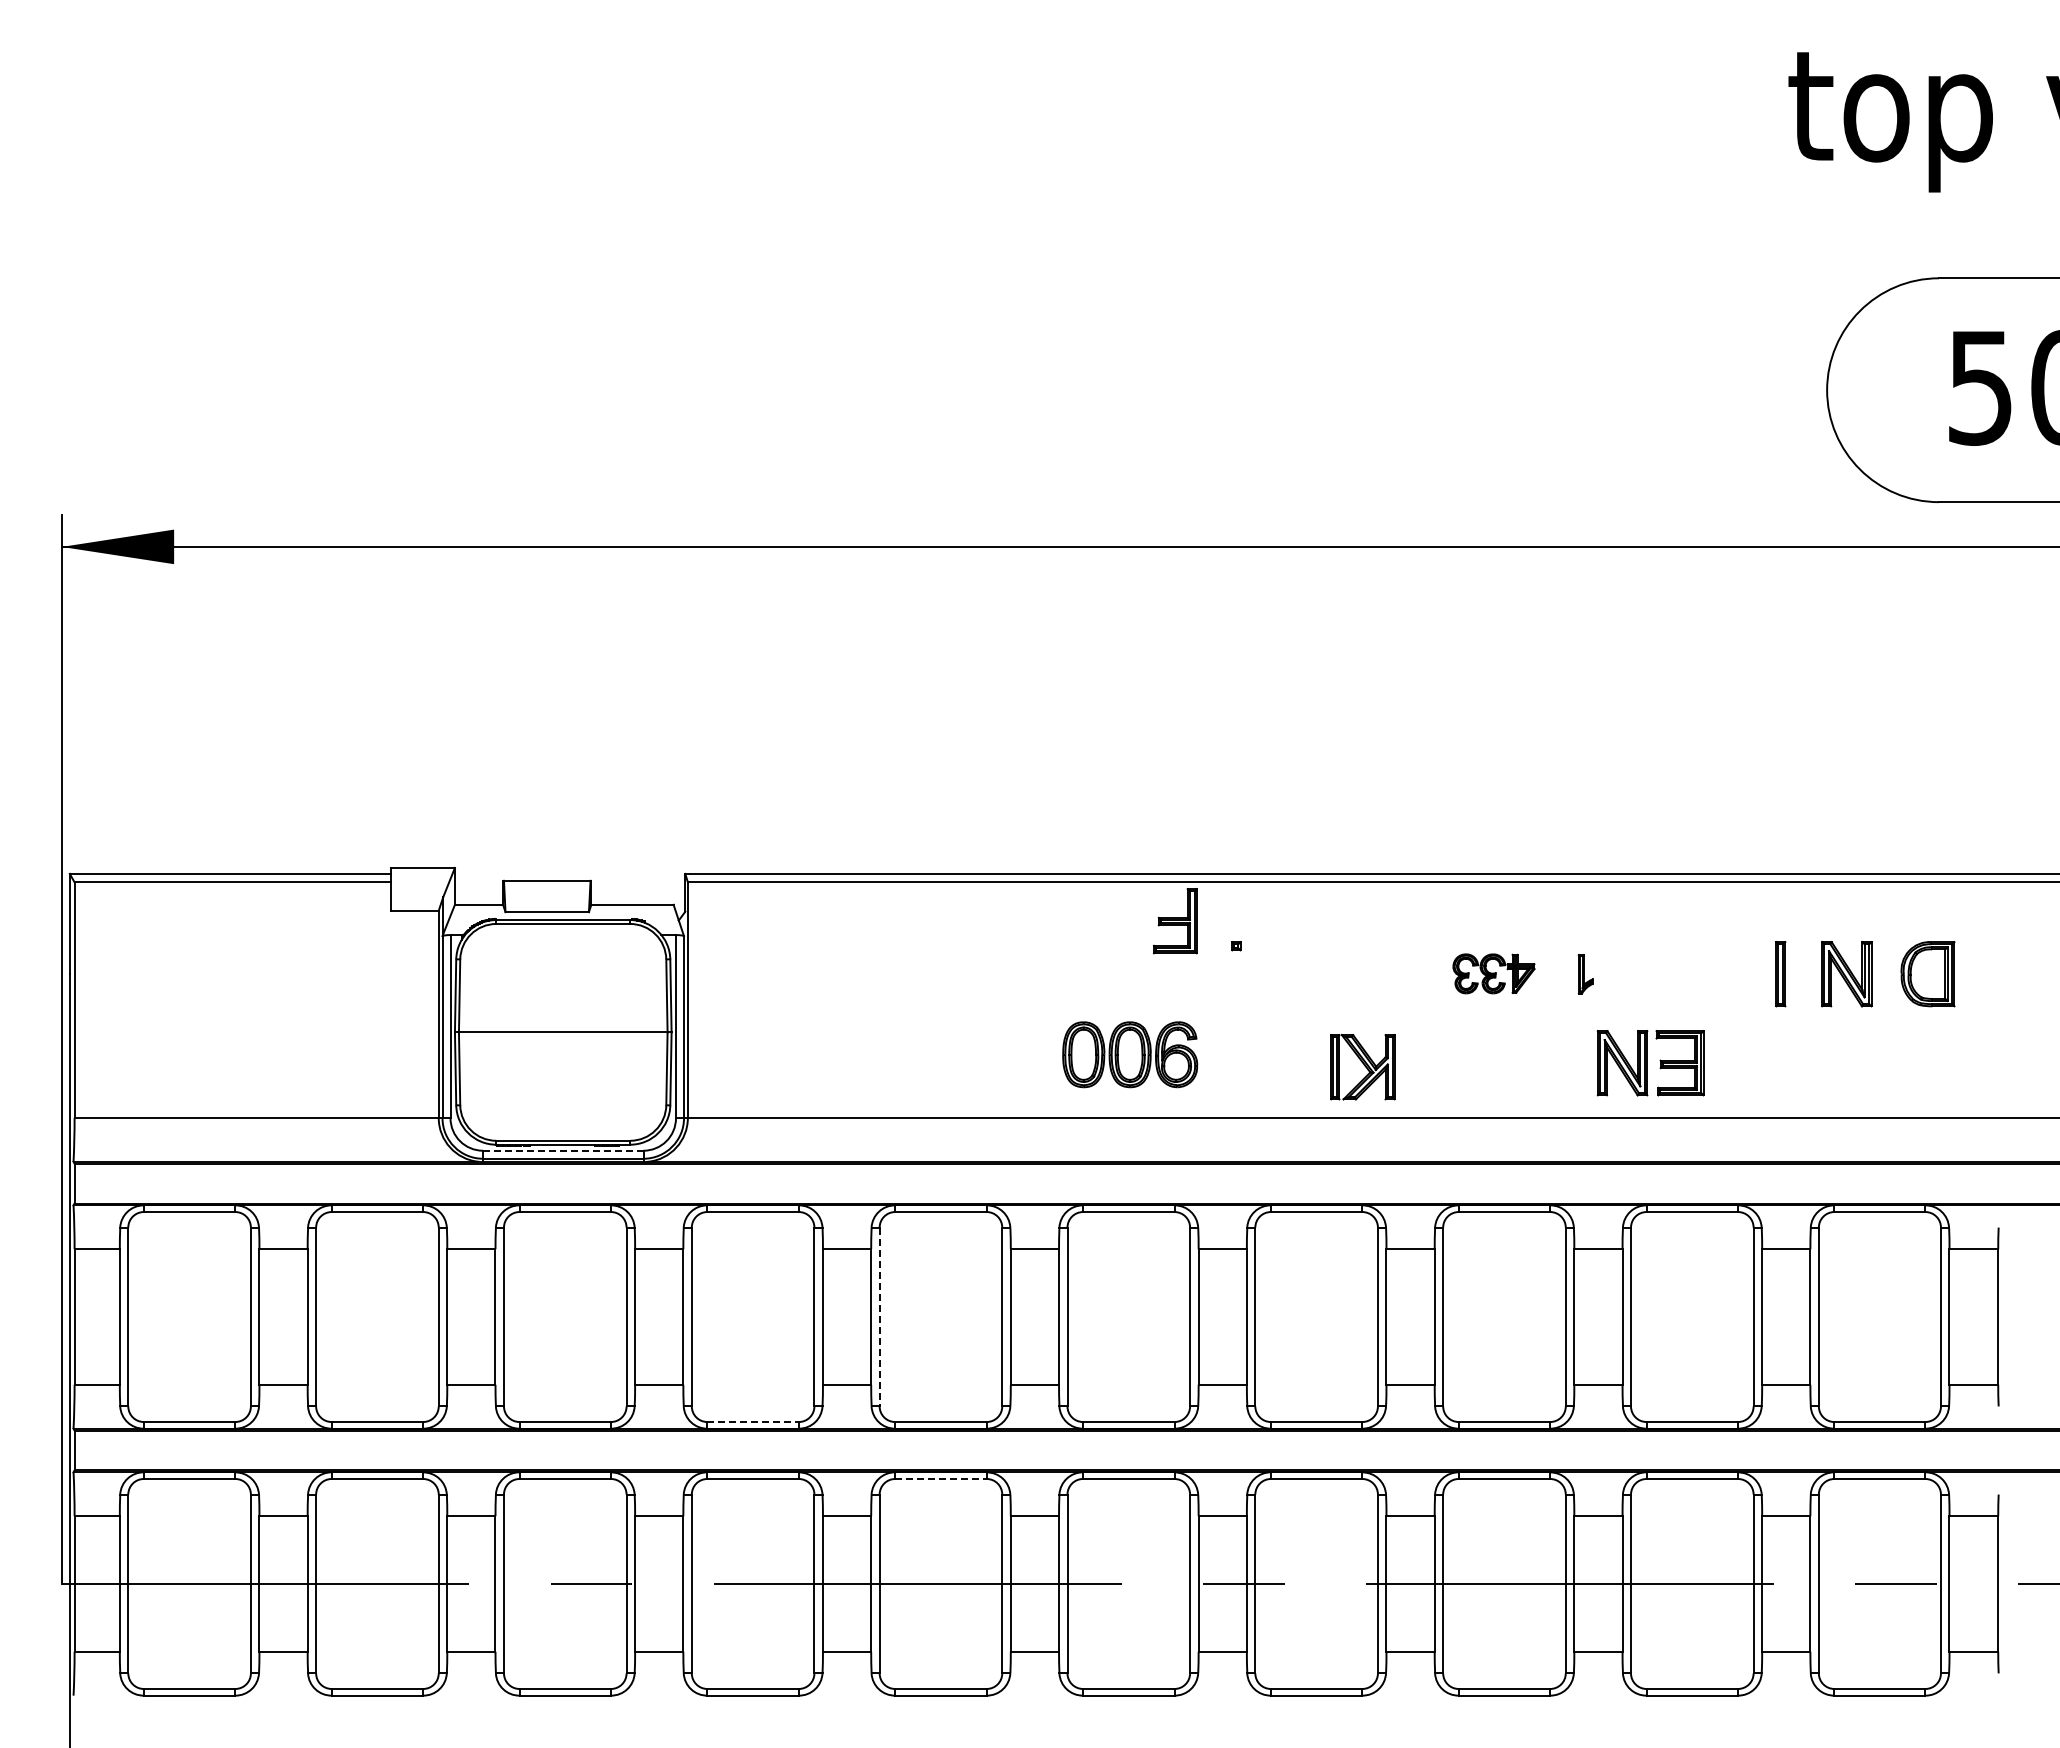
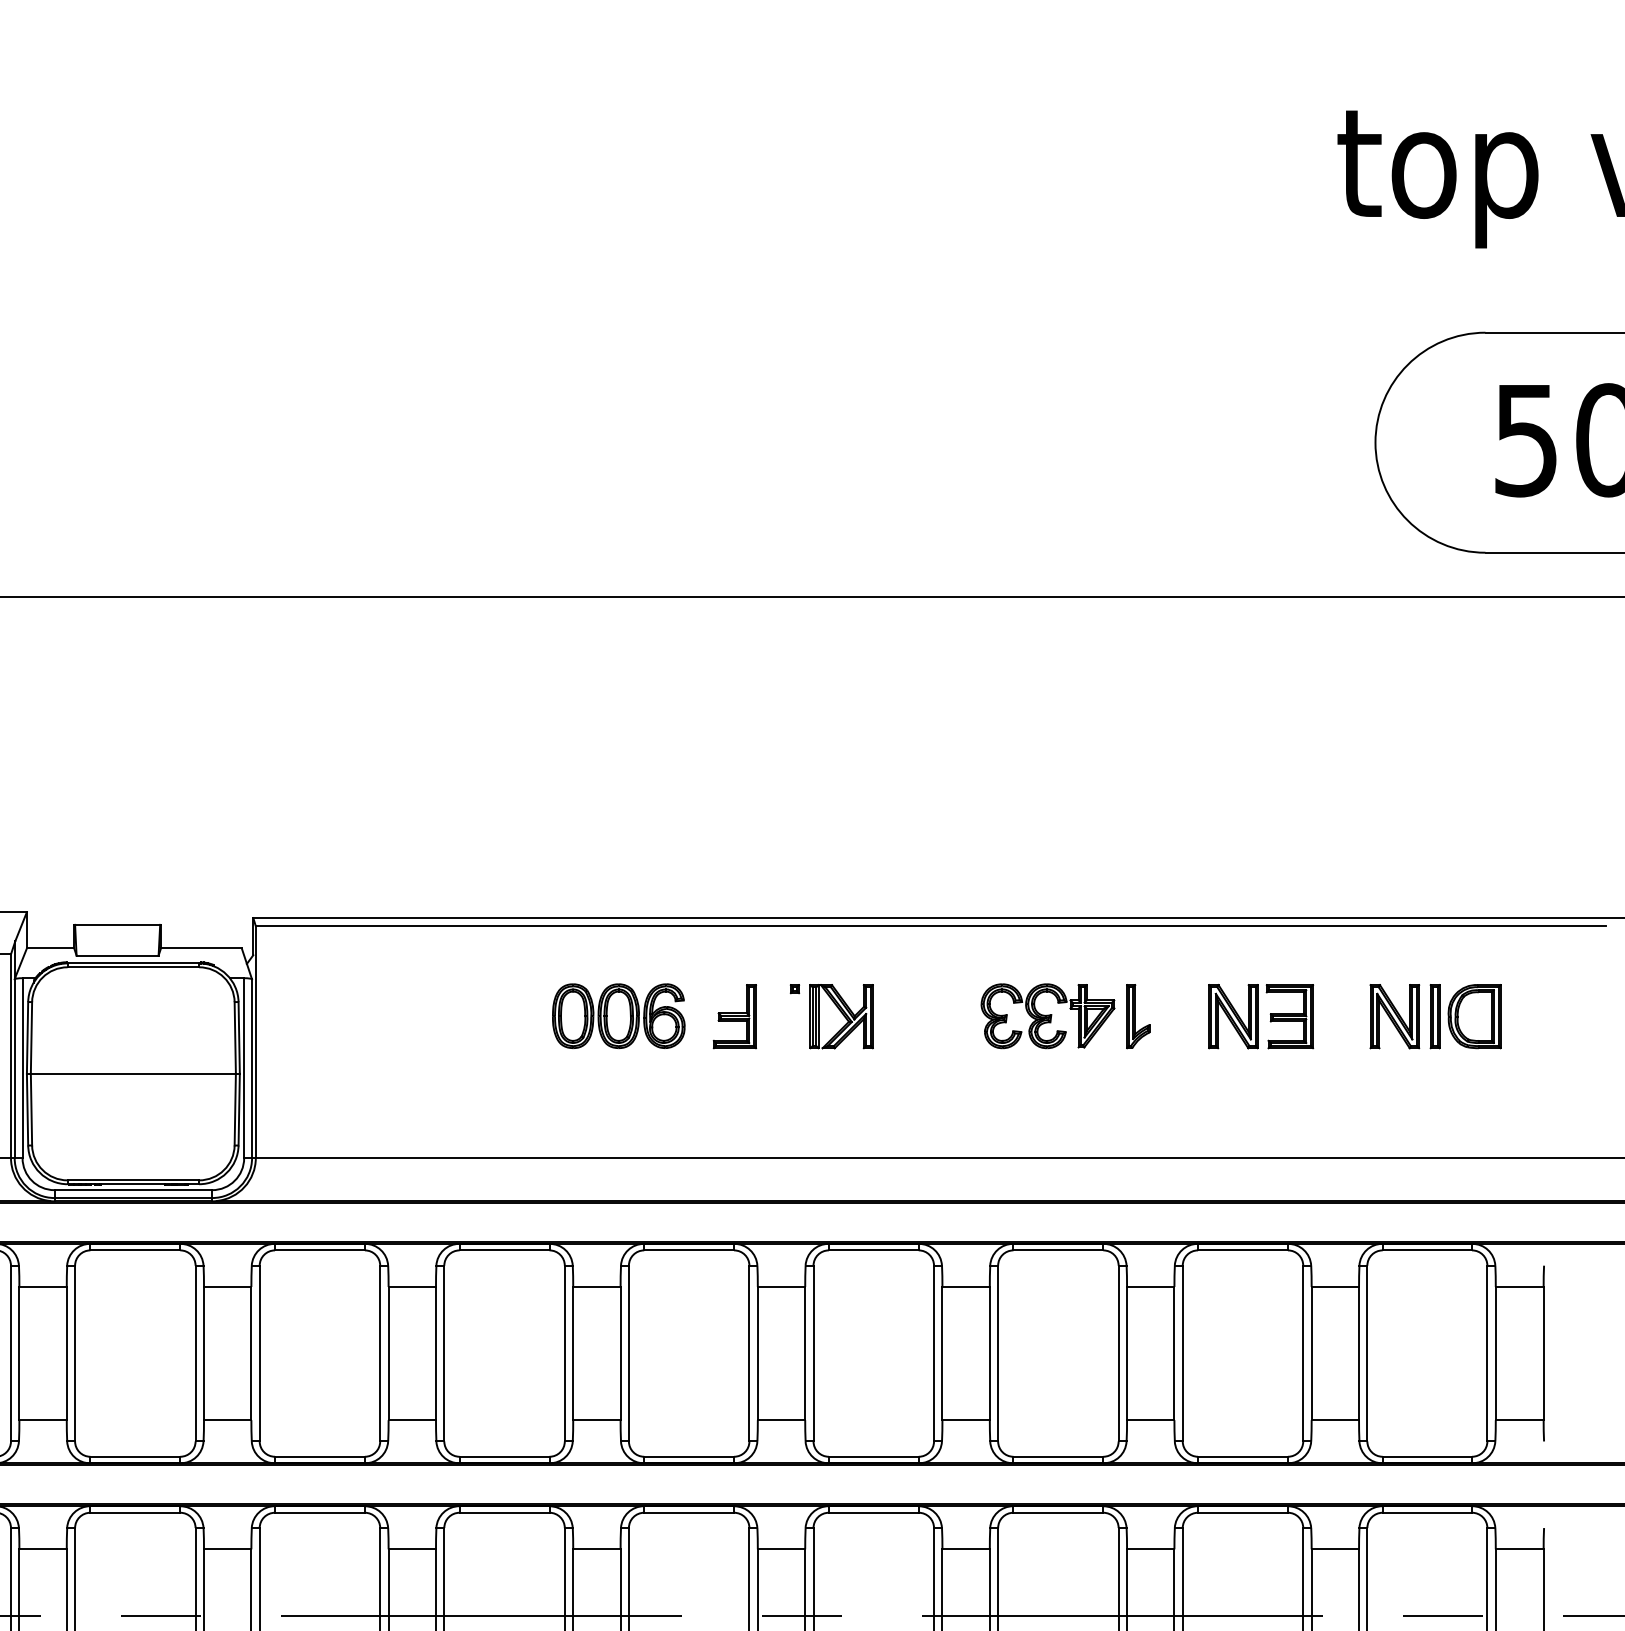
part: (1174, 921) -> (734, 1016), moved
part: (1493, 973) -> (1047, 1015), size x1.67
part: (1585, 974) -> (1138, 1016), size x1.67
part: (1780, 974) -> (1434, 1016), moved
part: (1130, 1054) -> (619, 1015), moved
part: (1650, 1063) -> (1260, 1016), moved
part: (1362, 1067) -> (841, 1016), moved
line: (563, 1150) -> (133, 1189), dashed -> solid
line: (879, 1317) -> (444, 1354), dashed -> solid
line: (753, 1422) -> (320, 1457), dashed -> solid
line: (940, 1478) -> (504, 1512), dashed -> solid

